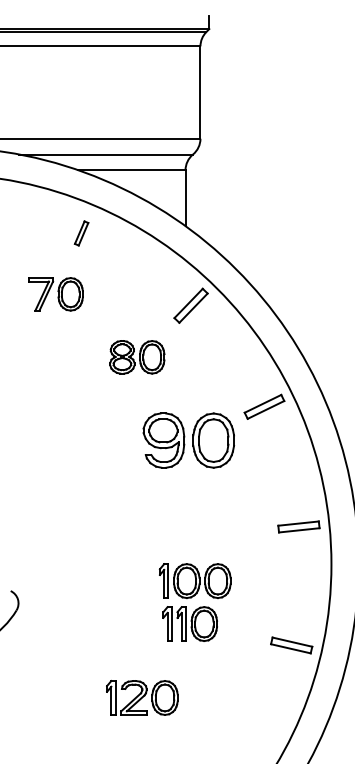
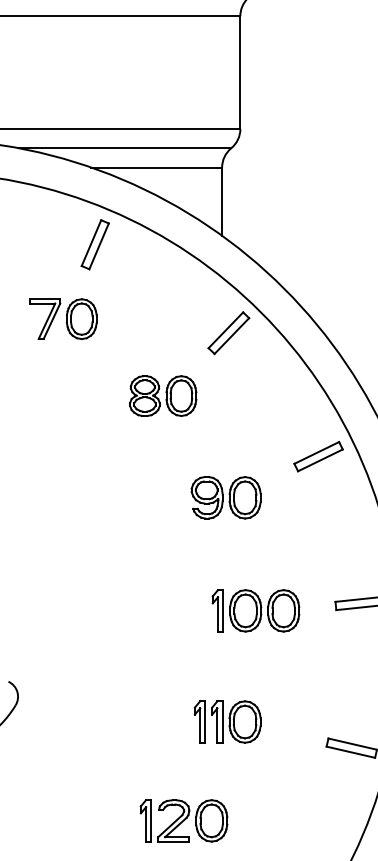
part: (81, 233) -> (94, 244), size x1.67
part: (188, 440) -> (225, 497), size x0.62
part: (194, 580) -> (255, 610), moved
part: (142, 697) -> (184, 820), moved

